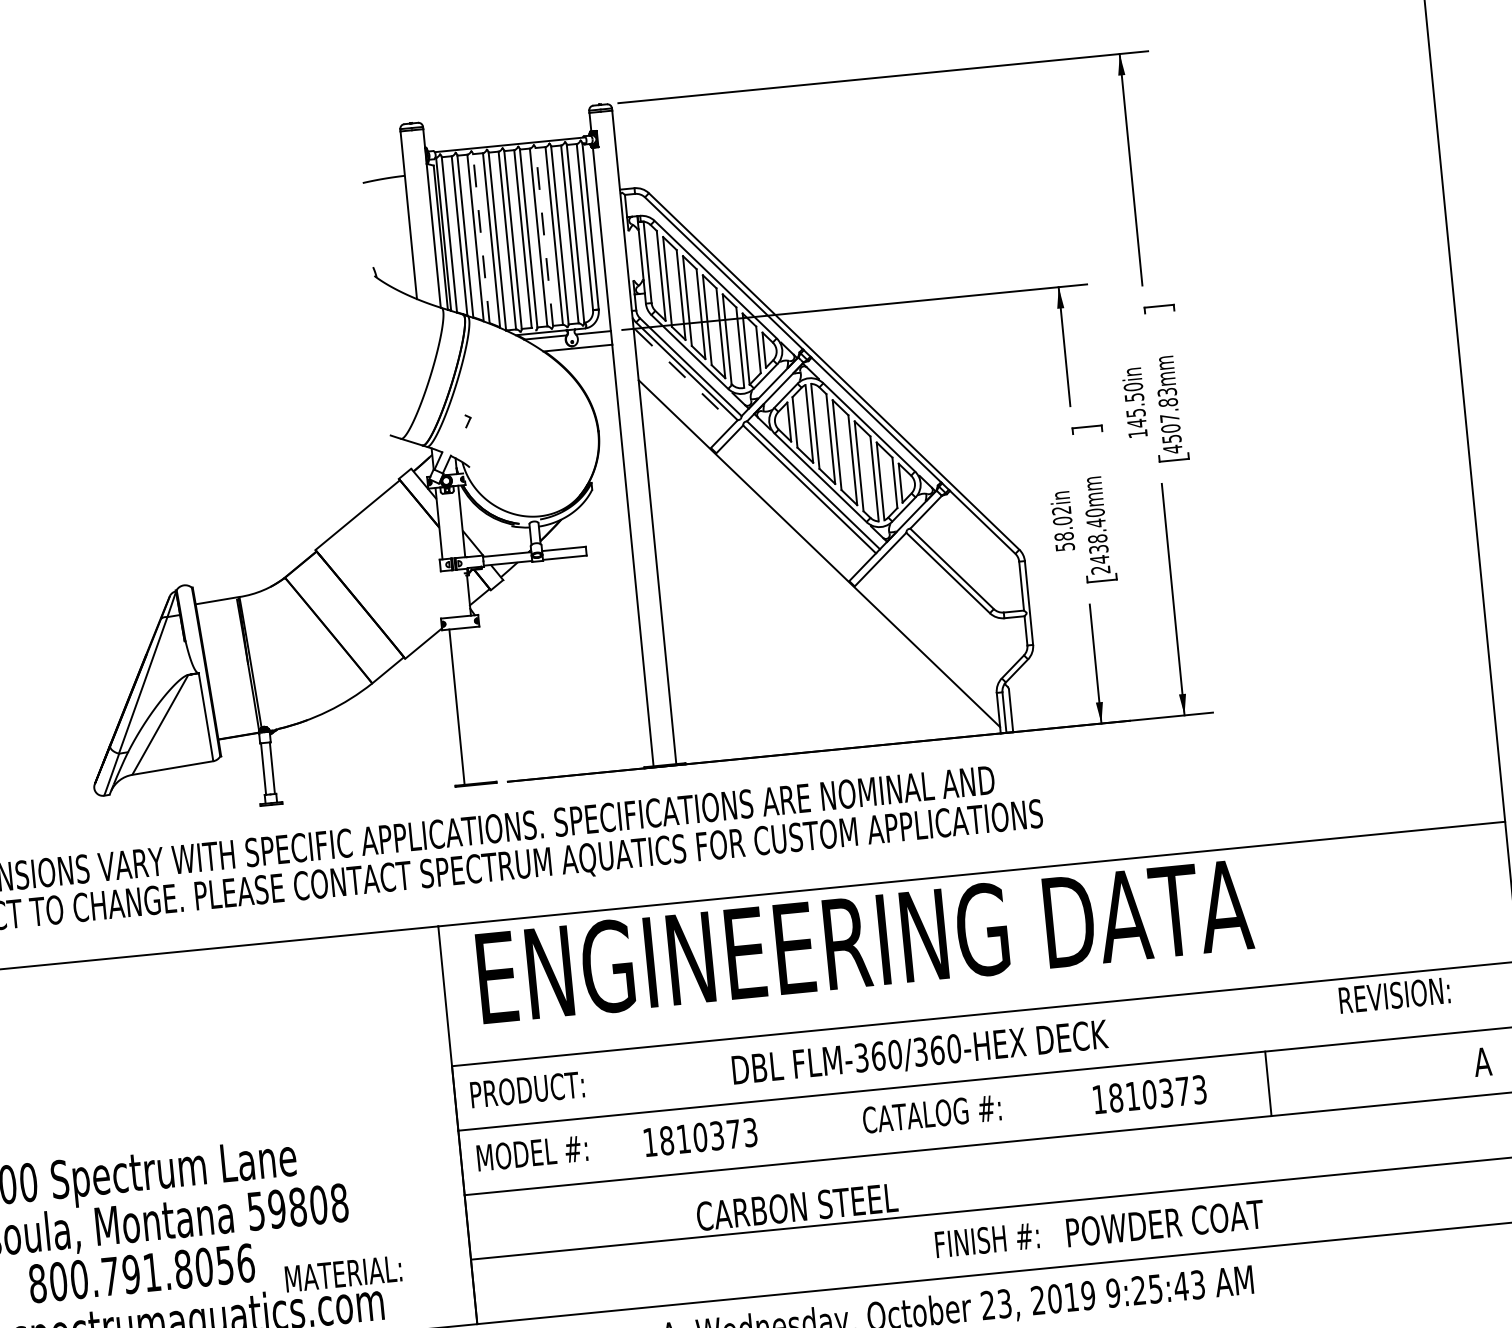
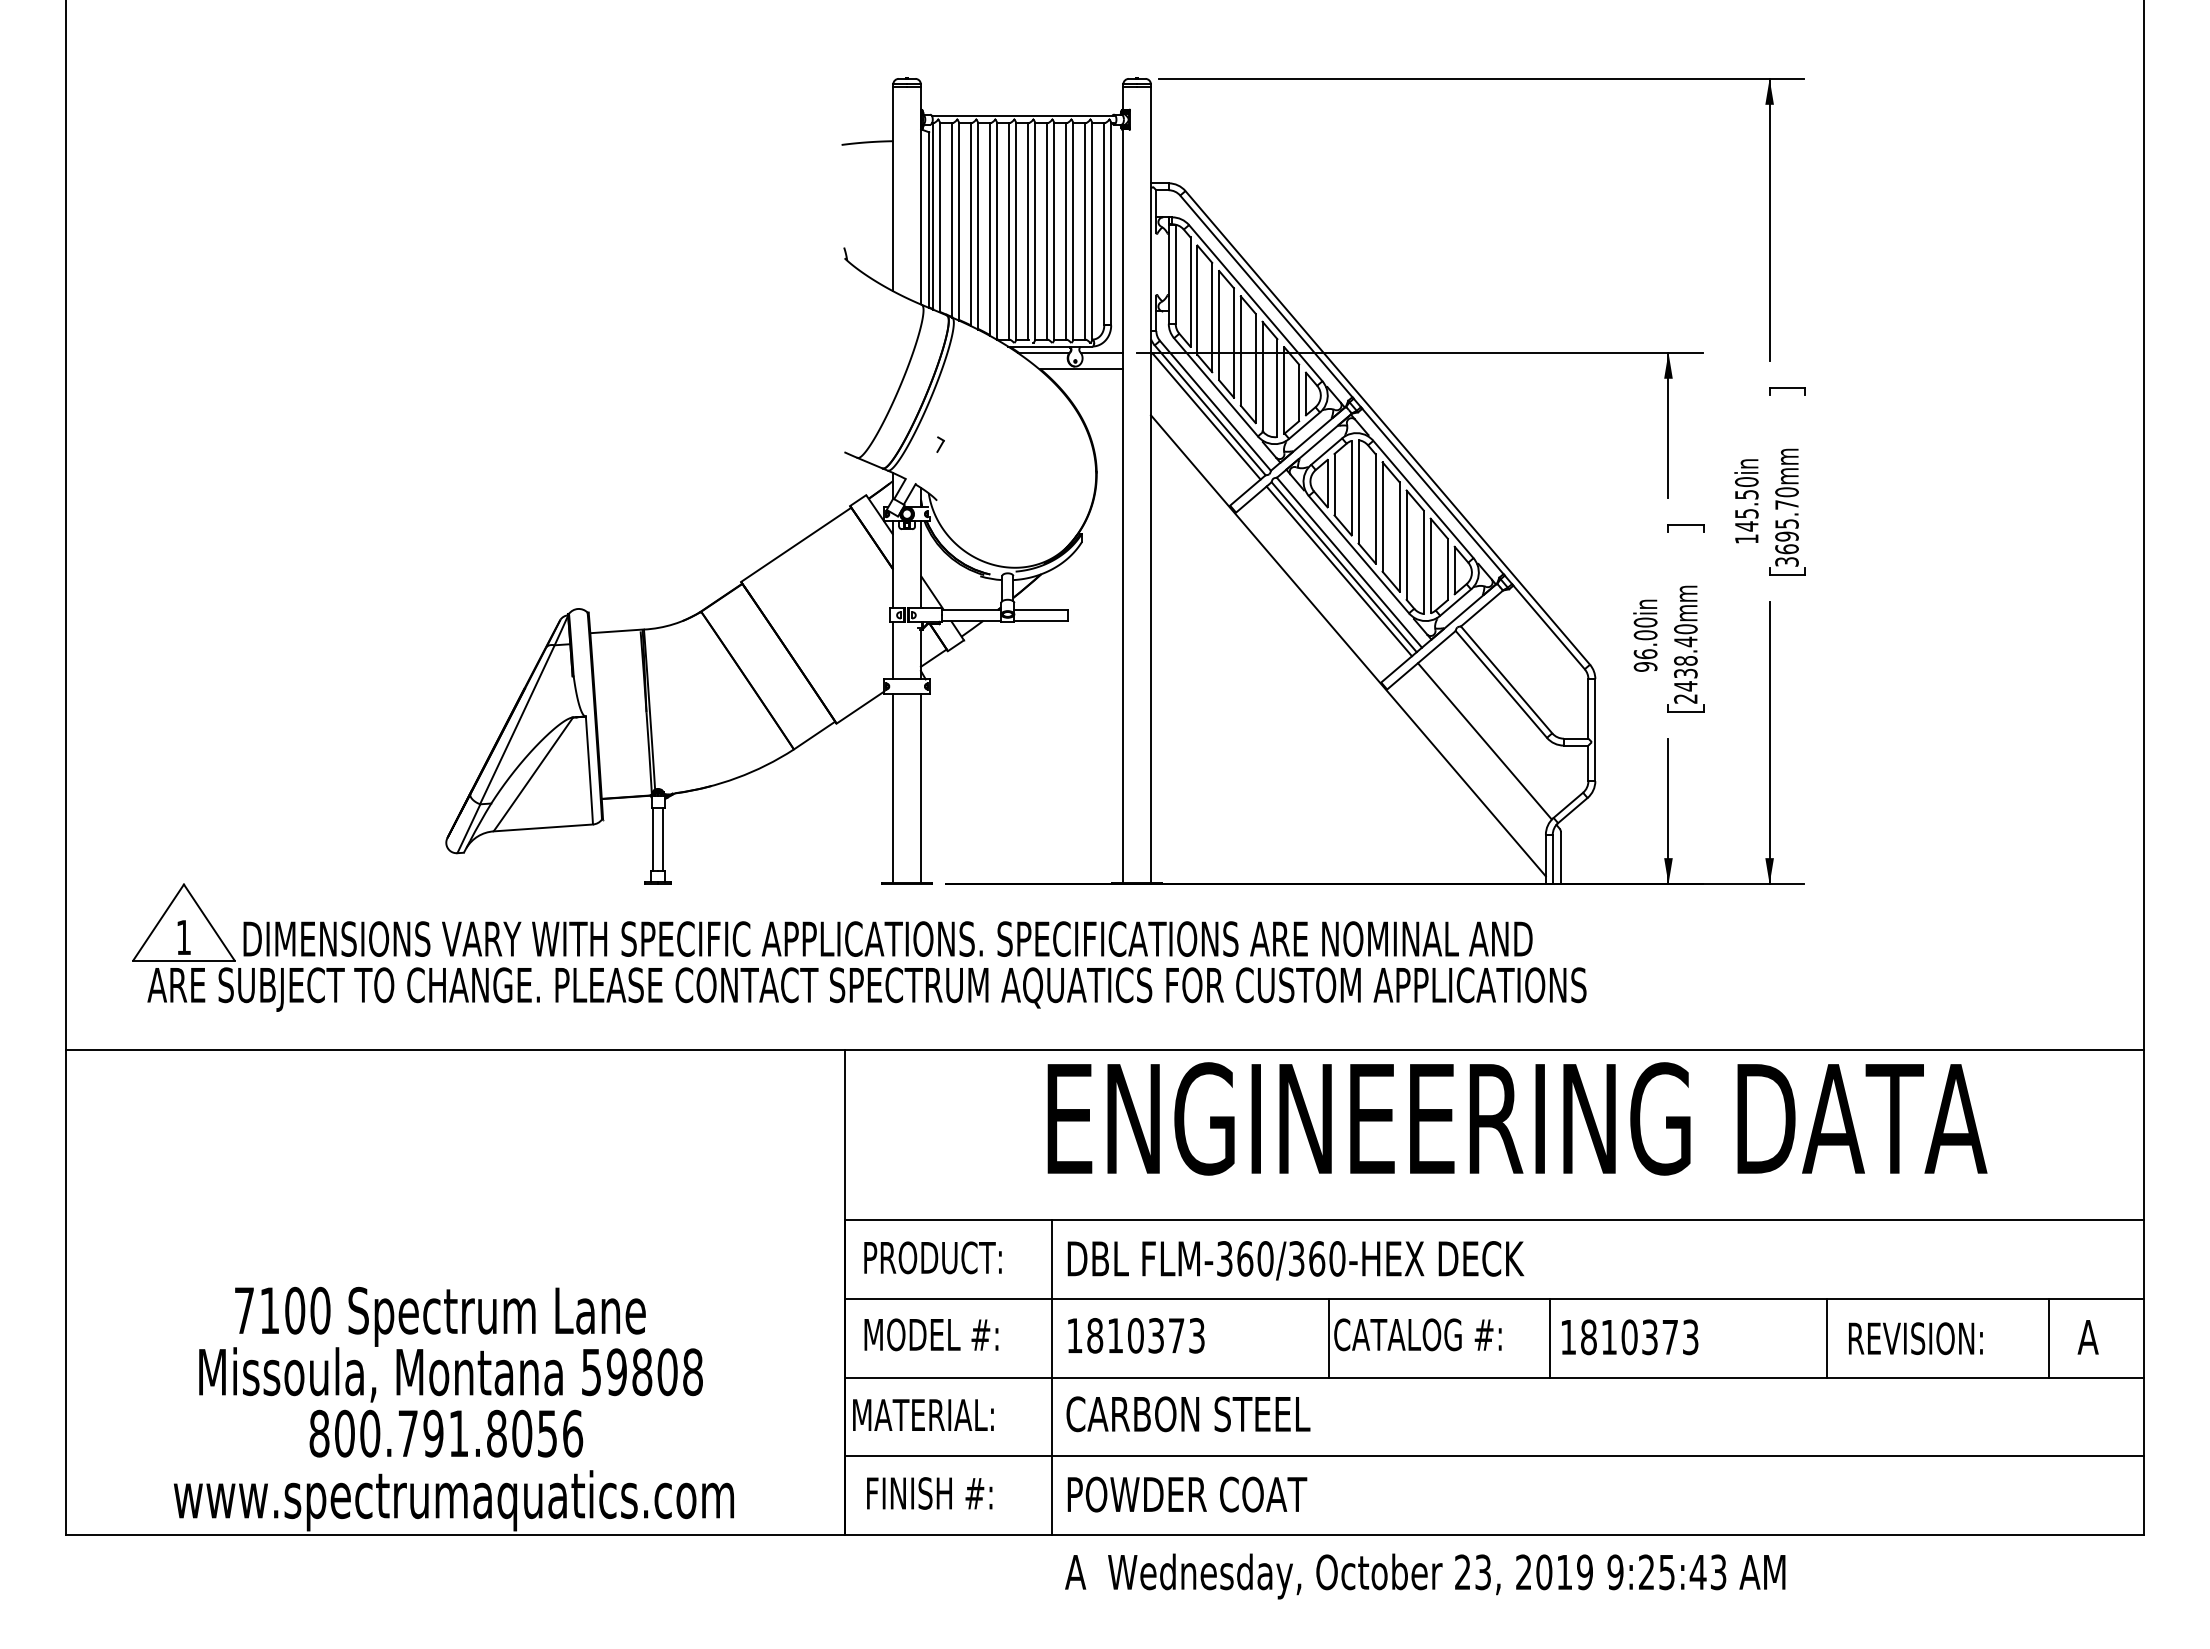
line: (544, 237) -> (1054, 231), dashed -> solid
line: (481, 238) -> (978, 225), dashed -> solid
line: (685, 377) -> (1207, 417), dashed -> solid
text: (1169, 421) -> (1786, 527), 4507.83mm -> 3695.70mm
line: (805, 493) -> (1338, 571), added
text: (1063, 528) -> (1645, 644), 58.02in -> 96.00in
line: (446, 594) -> (893, 650), added
line: (938, 621) -> (1484, 741), added
line: (479, 704) -> (920, 787), added
text: (864, 941) -> (1517, 1118), moved
text: (1394, 995) -> (1915, 1338), moved
text: (919, 1053) -> (1295, 1260), moved
line: (1450, 1066) -> (2048, 1338), added
text: (1150, 1094) -> (1630, 1337), moved
line: (1041, 1106) -> (1550, 1338), added
line: (859, 1124) -> (1329, 1338), added
line: (635, 1178) -> (1052, 1377), added
text: (797, 1207) -> (1188, 1414), moved
text: (1165, 1223) -> (1187, 1494), moved
text: (987, 1240) -> (929, 1493), moved
text: (343, 1273) -> (923, 1414), moved

